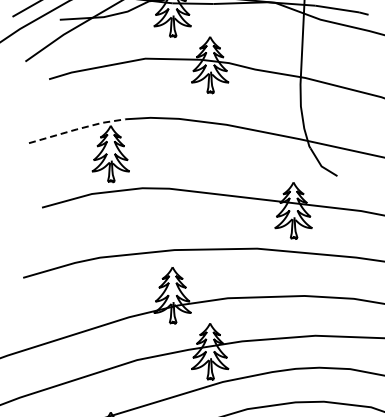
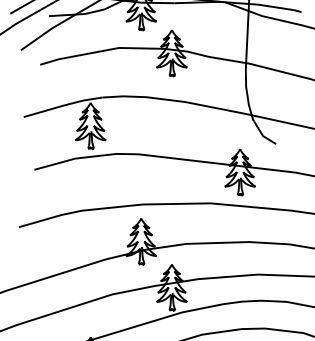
line: (77, 129) -> (63, 105), dashed -> solid

